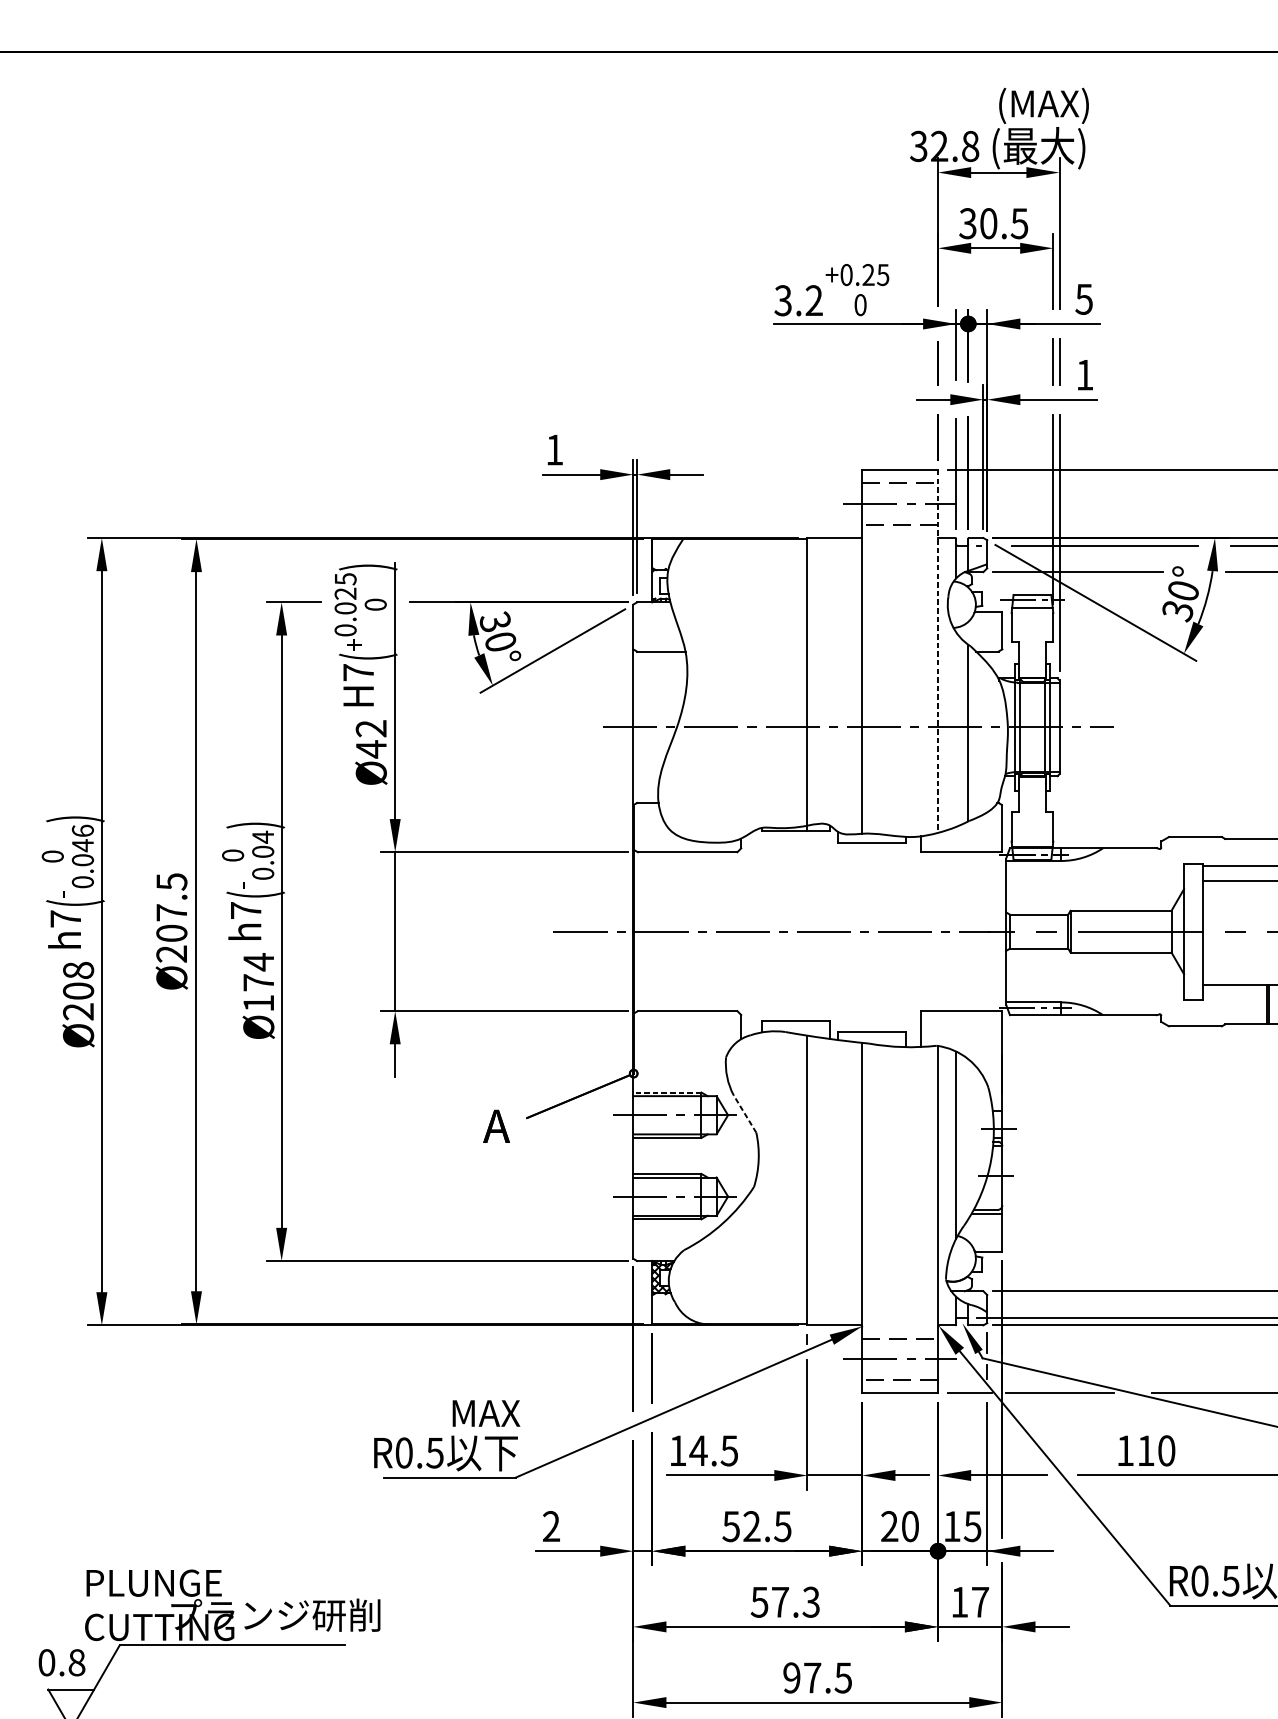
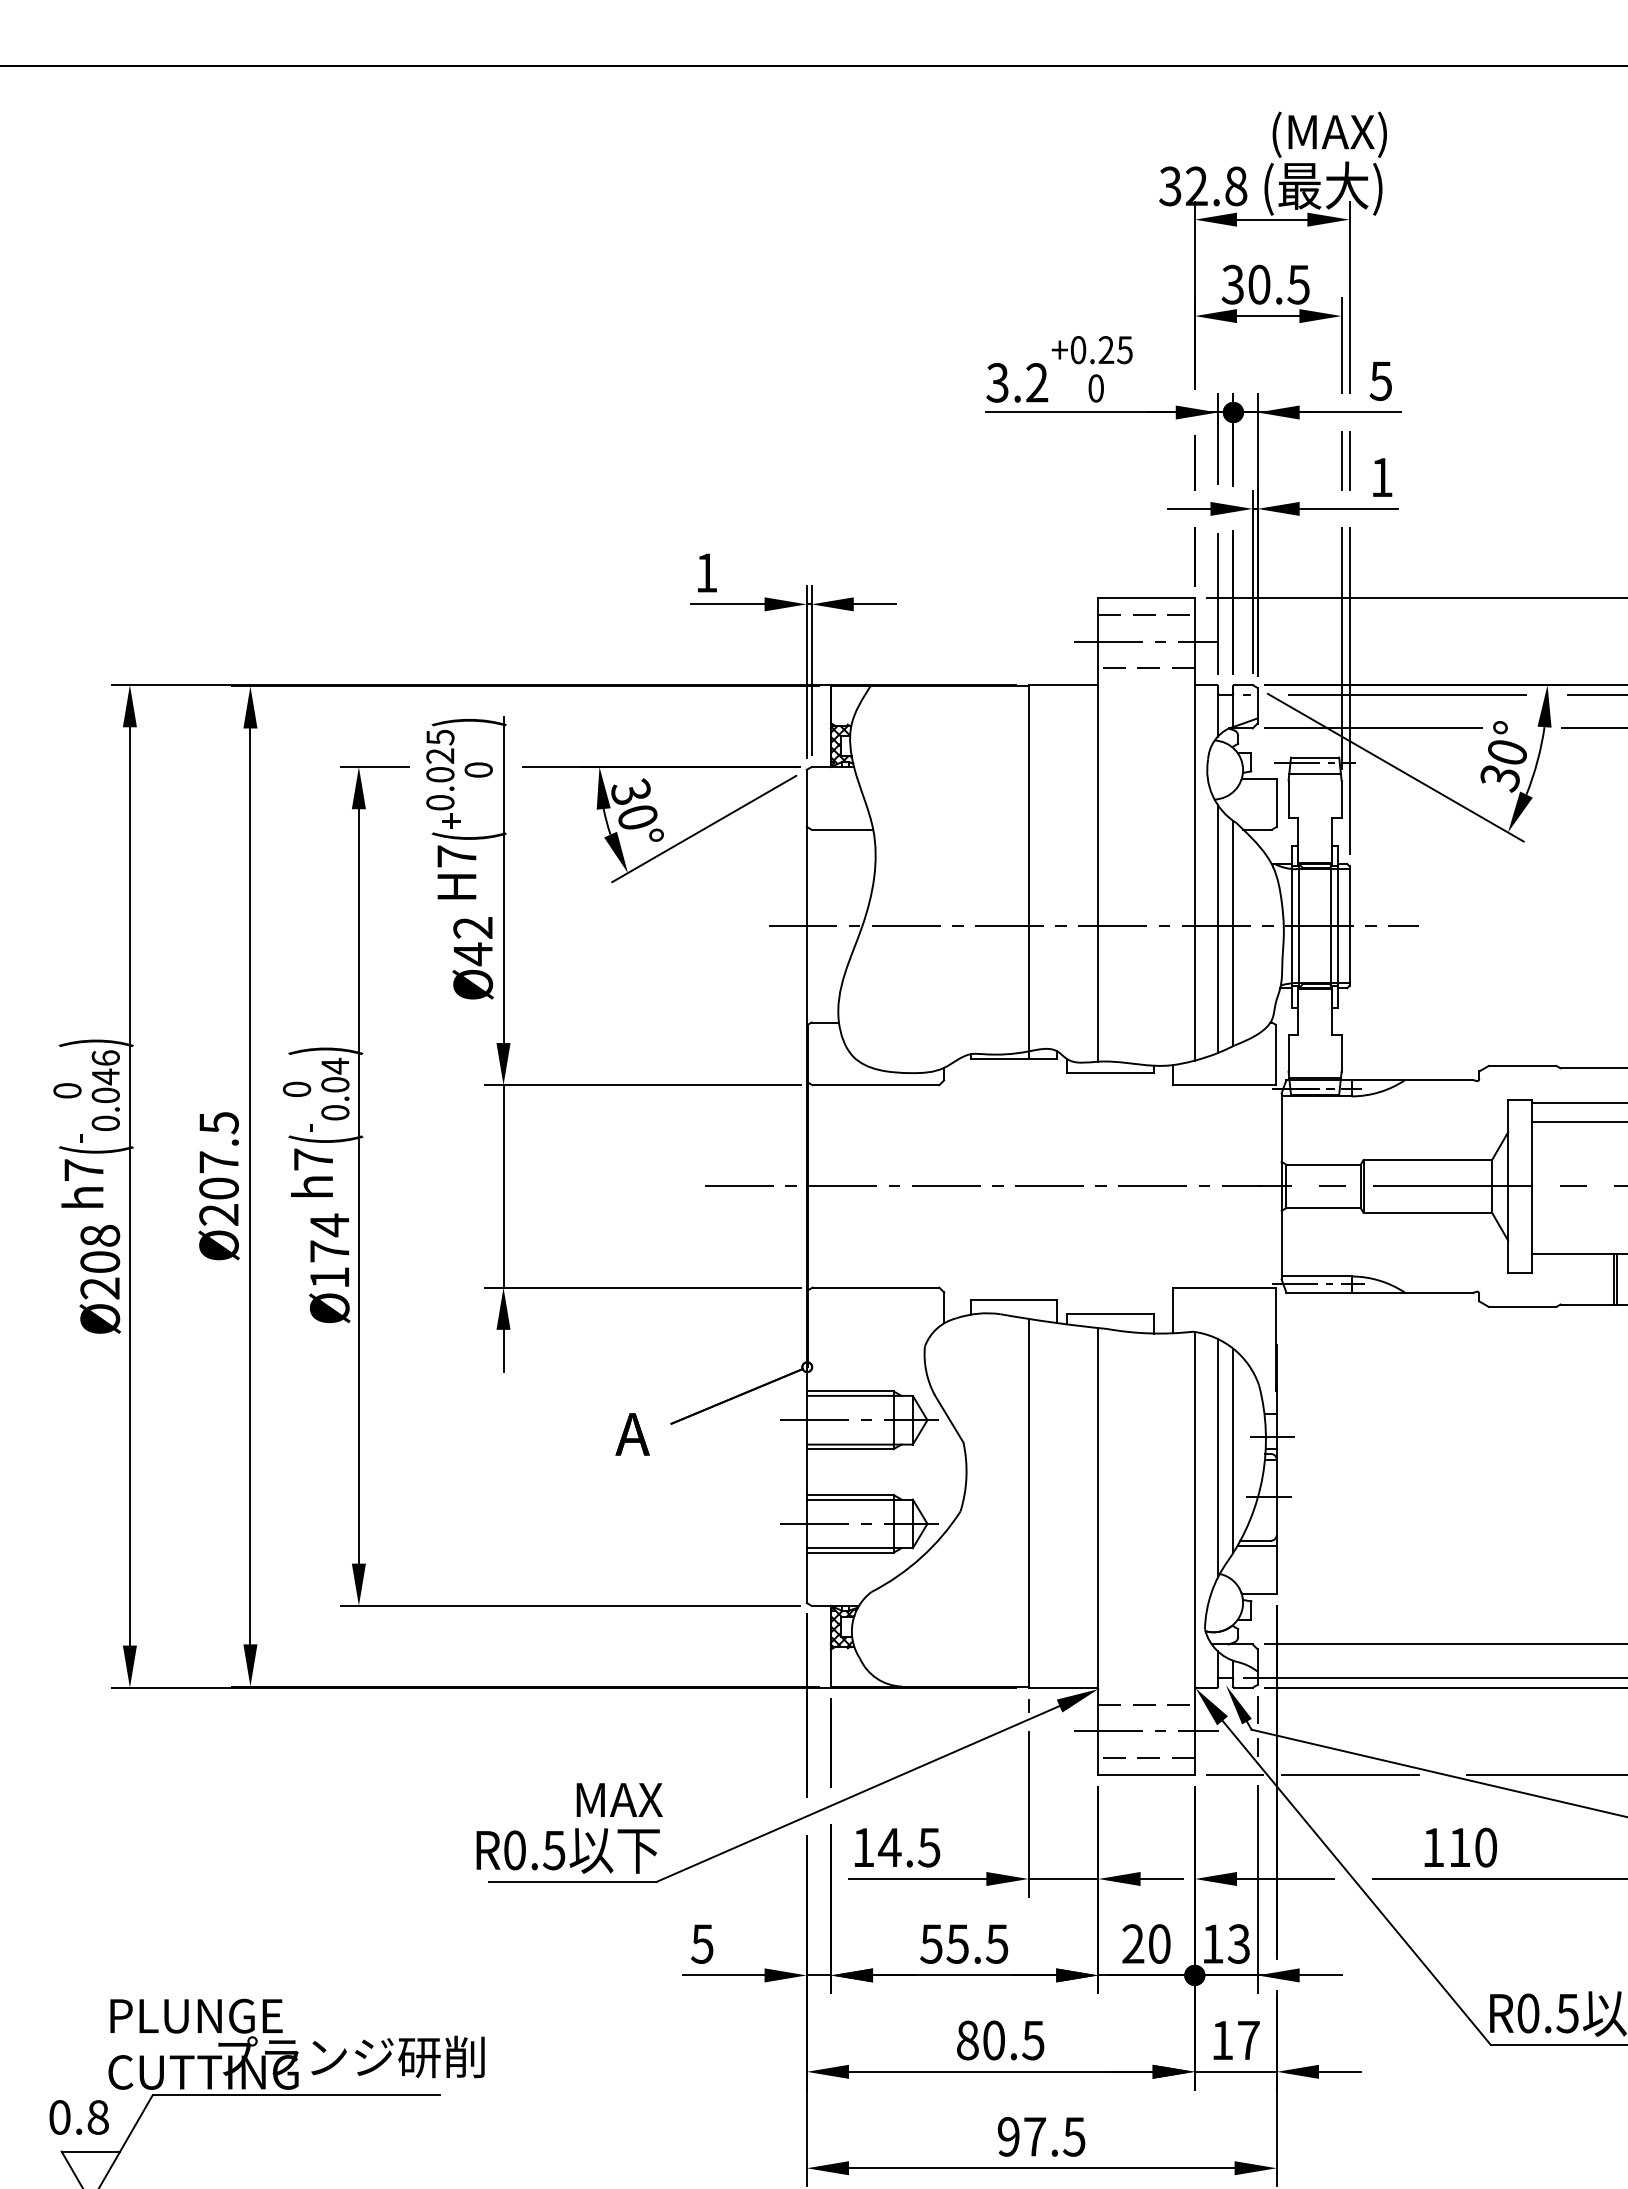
hatch: (660, 585) -> (841, 745), added
line: (937, 651) -> (1194, 829), dashed -> solid
line: (955, 729) -> (1217, 929), added
line: (666, 1092) -> (849, 1391), dashed -> solid
line: (745, 1113) -> (949, 1418), dashed -> solid
line: (968, 1139) -> (1233, 1450), added
text: (551, 1526) -> (702, 1943), 2 -> 5
text: (751, 1526) -> (957, 1943), 52.5 -> 55.5
text: (972, 1526) -> (1238, 1943), 15 -> 13
text: (785, 1602) -> (1000, 2040), 57.3 -> 80.5

